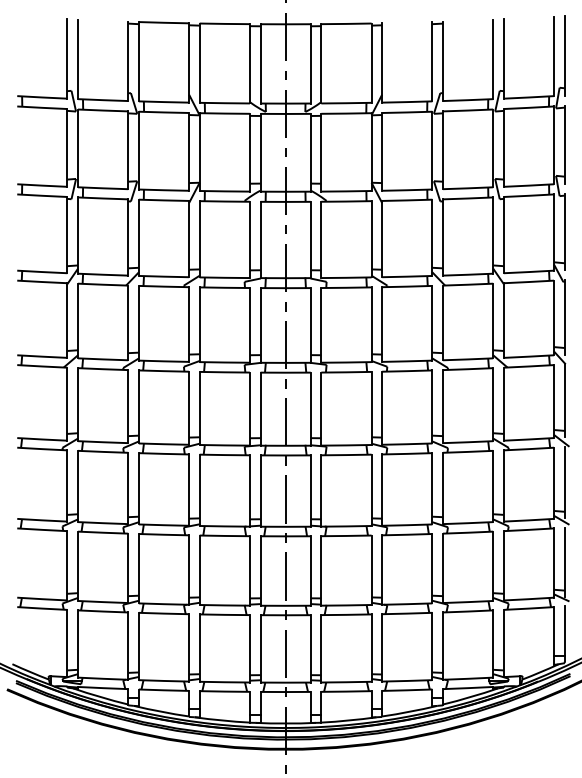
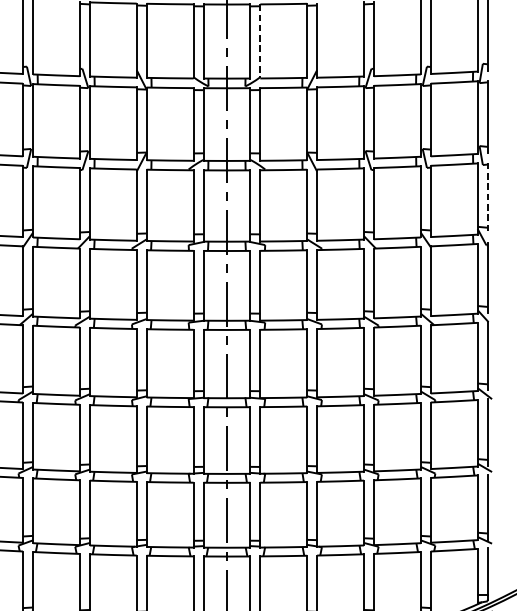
line: (321, 63) -> (260, 41), solid -> dashed
line: (564, 232) -> (487, 199), solid -> dashed

